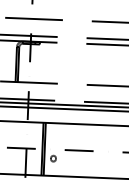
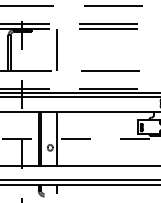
line: (64, 63) -> (57, 50), added
line: (60, 149) -> (57, 138), added

